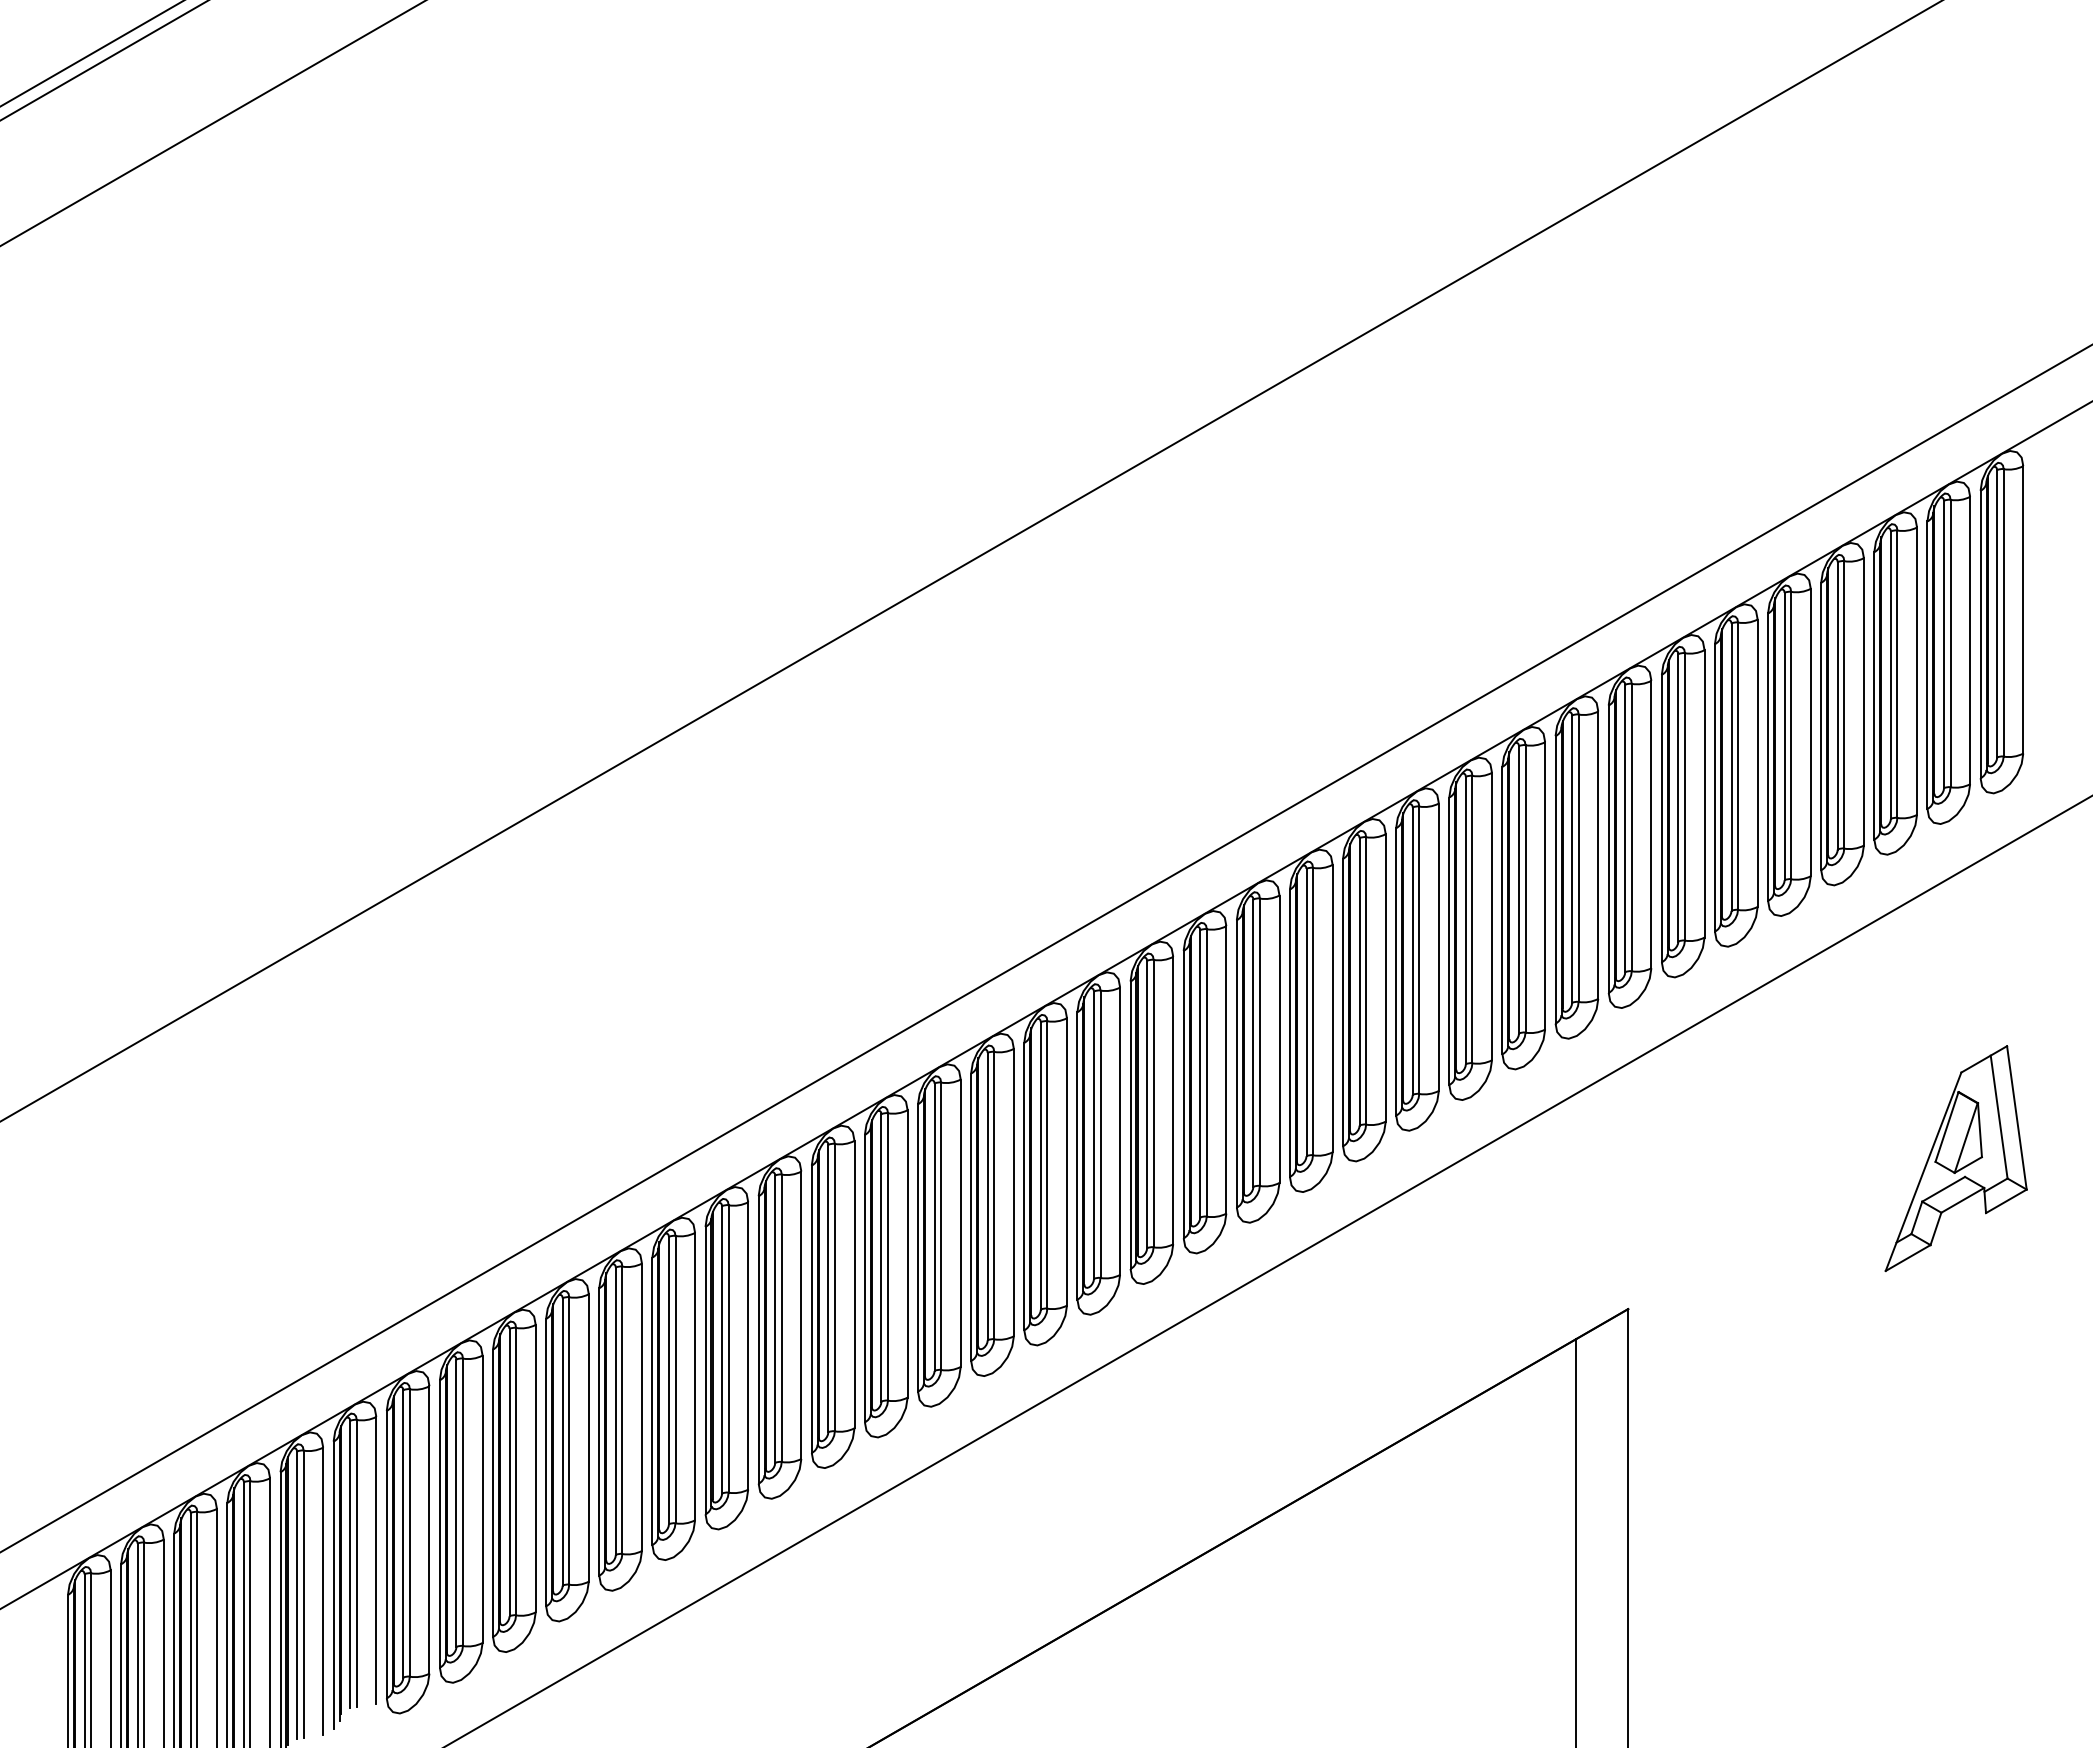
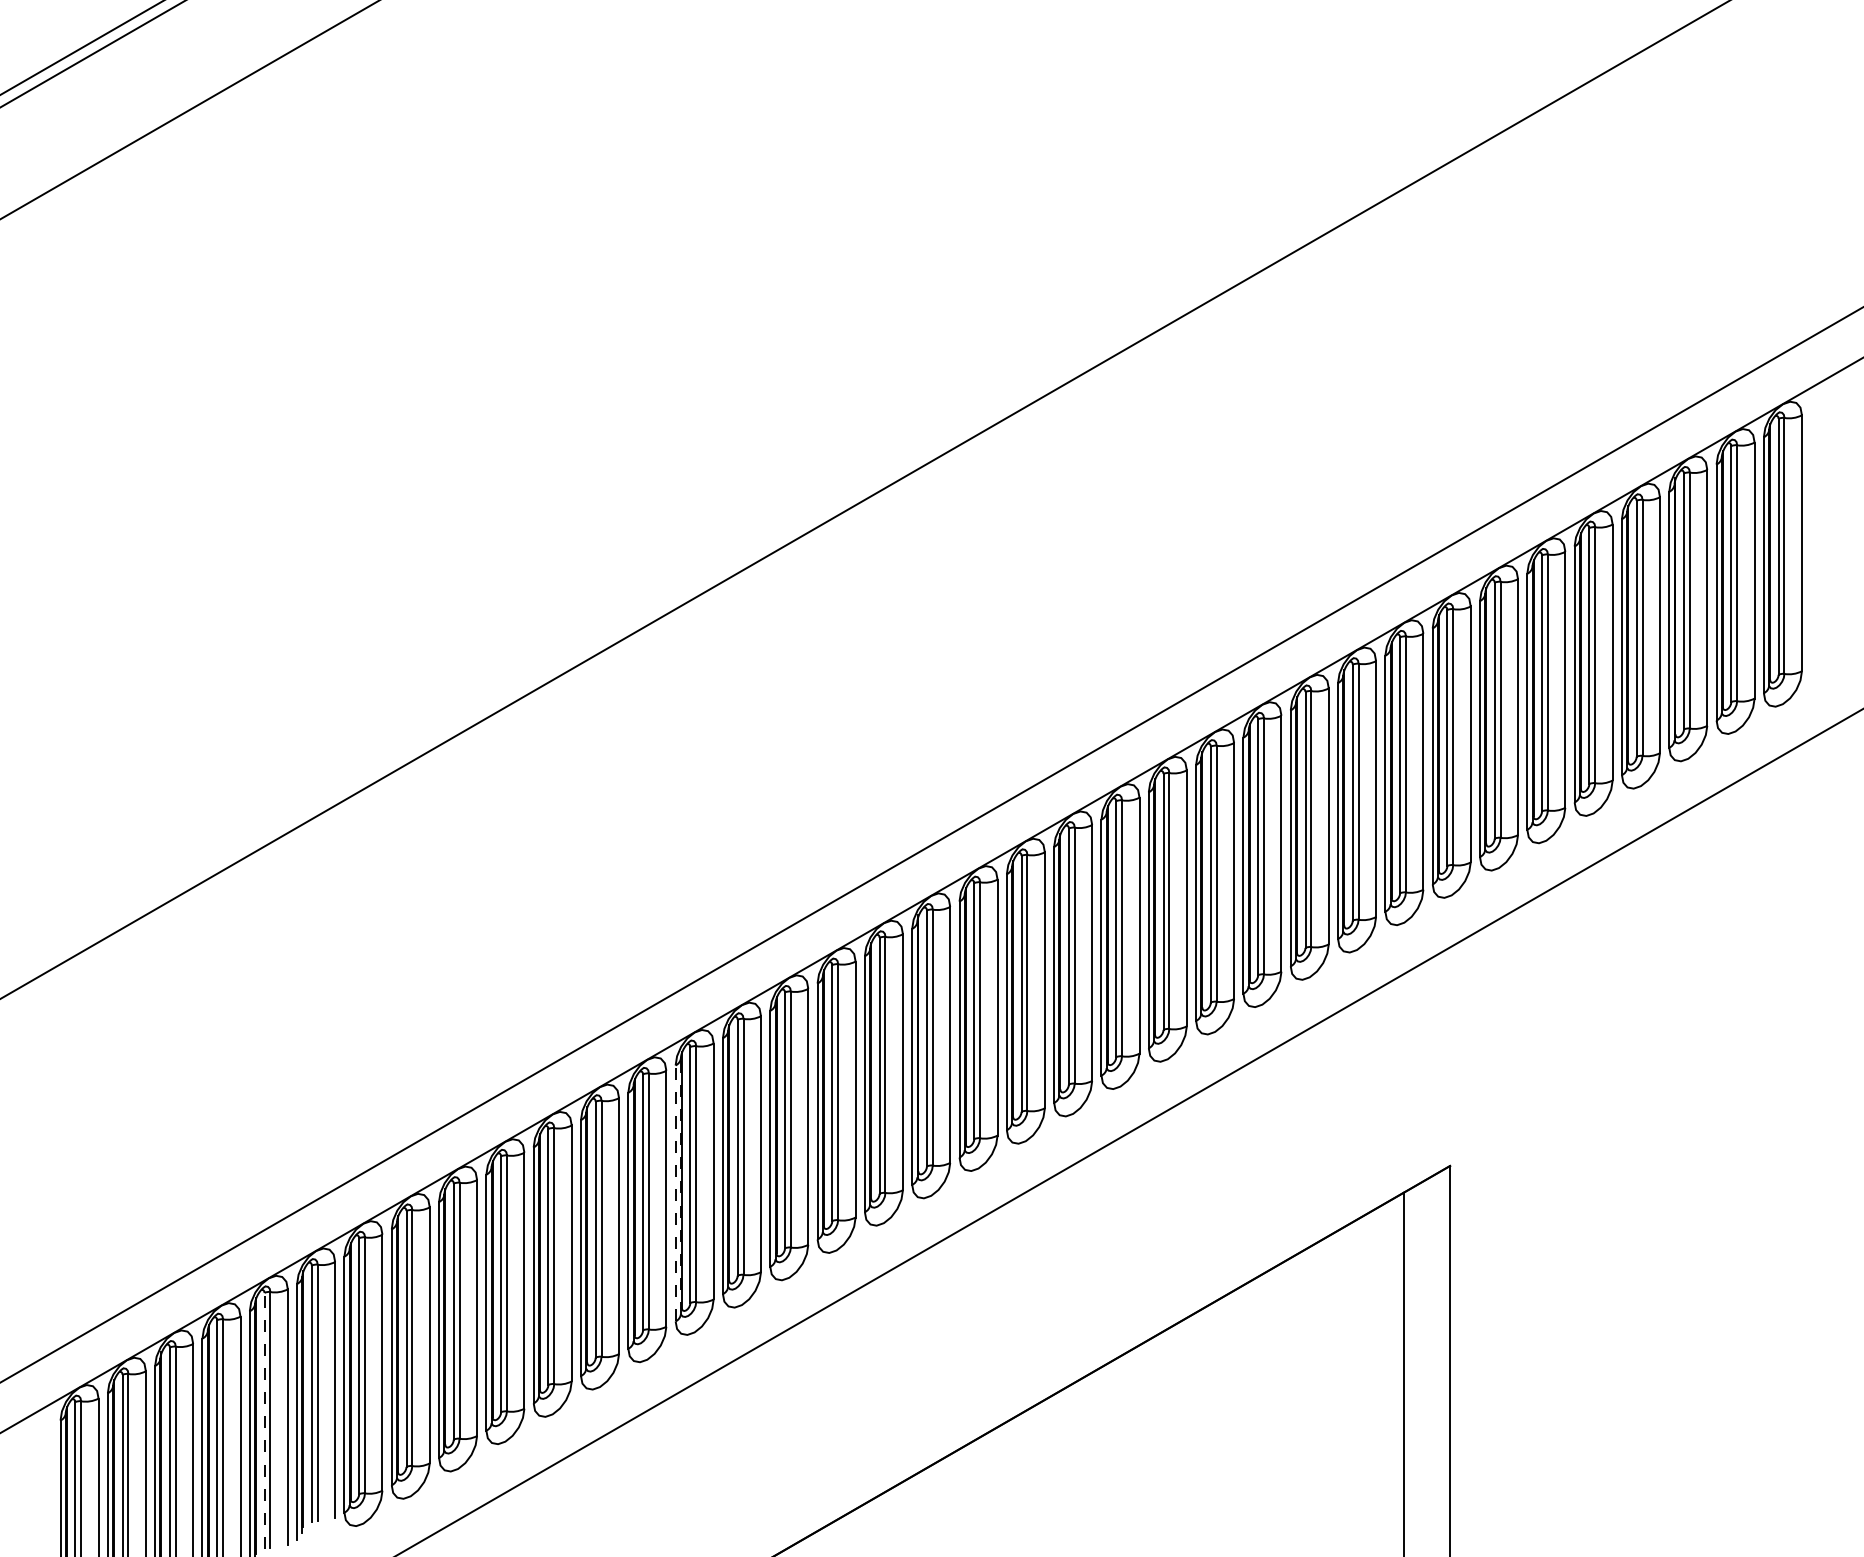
part: (1955, 1158) -> (1741, 1031), removed
line: (764, 1331) -> (680, 1185), solid -> dashed
line: (758, 1339) -> (675, 1193), solid -> dashed
line: (297, 1595) -> (264, 1421), solid -> dashed

